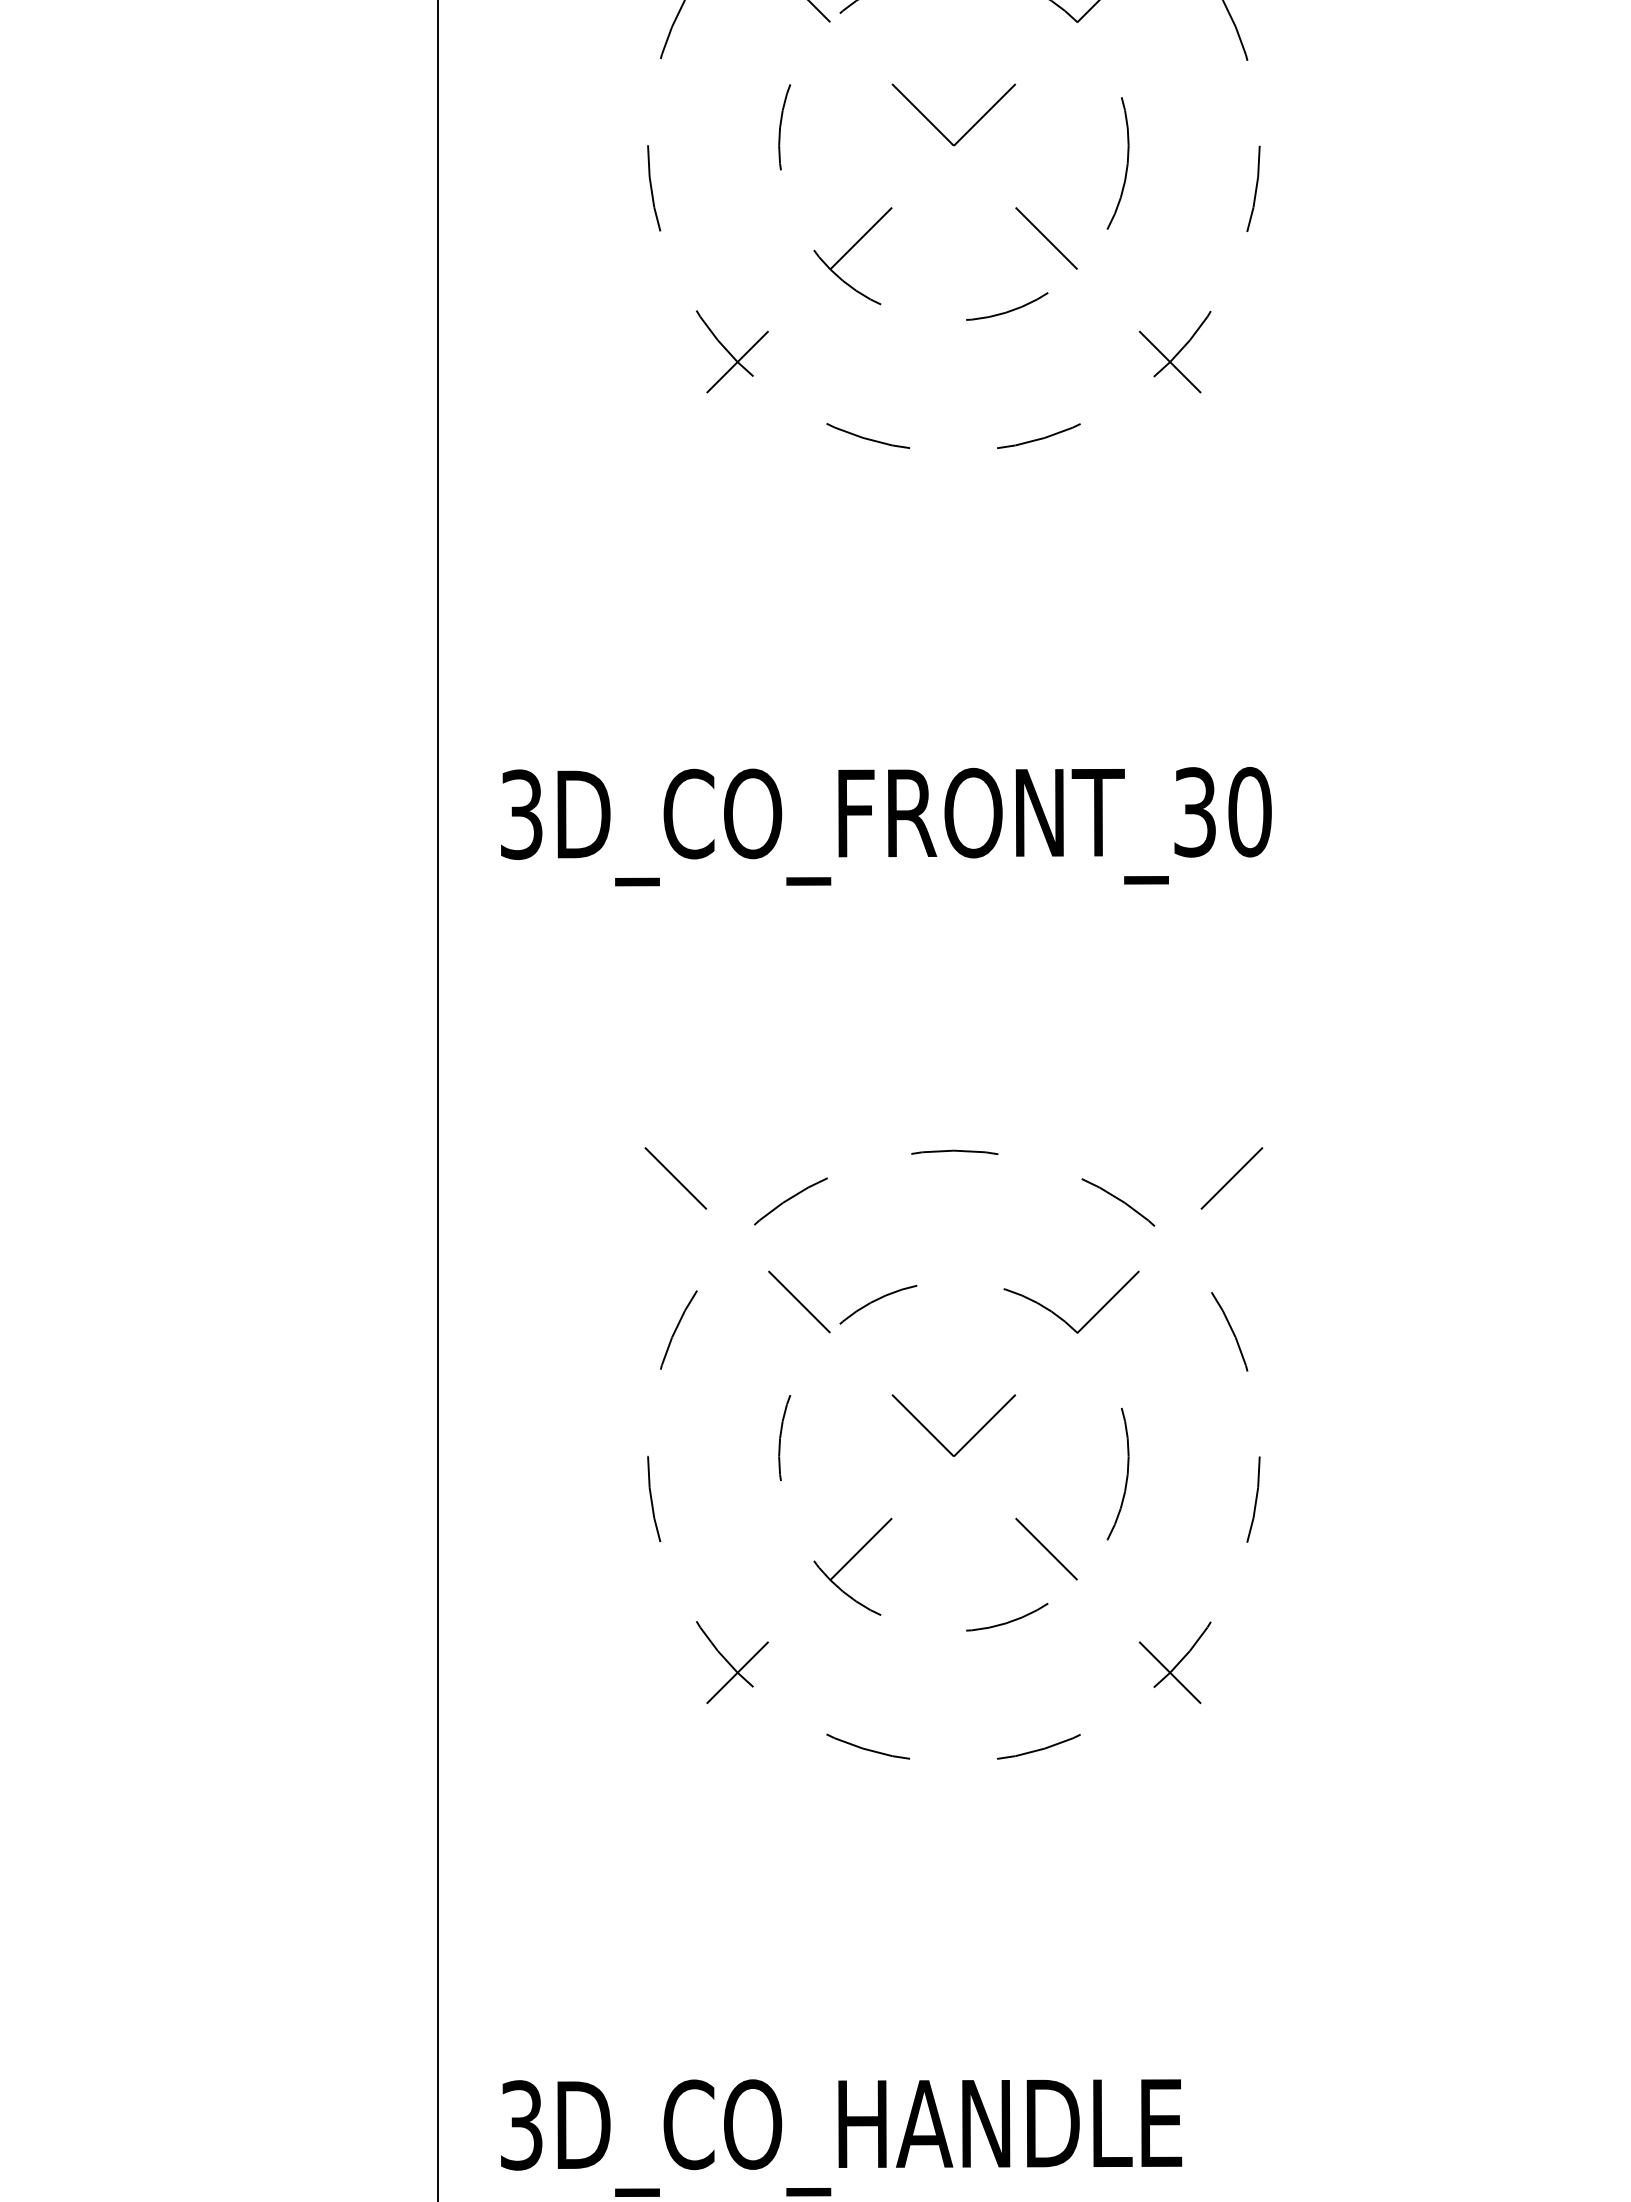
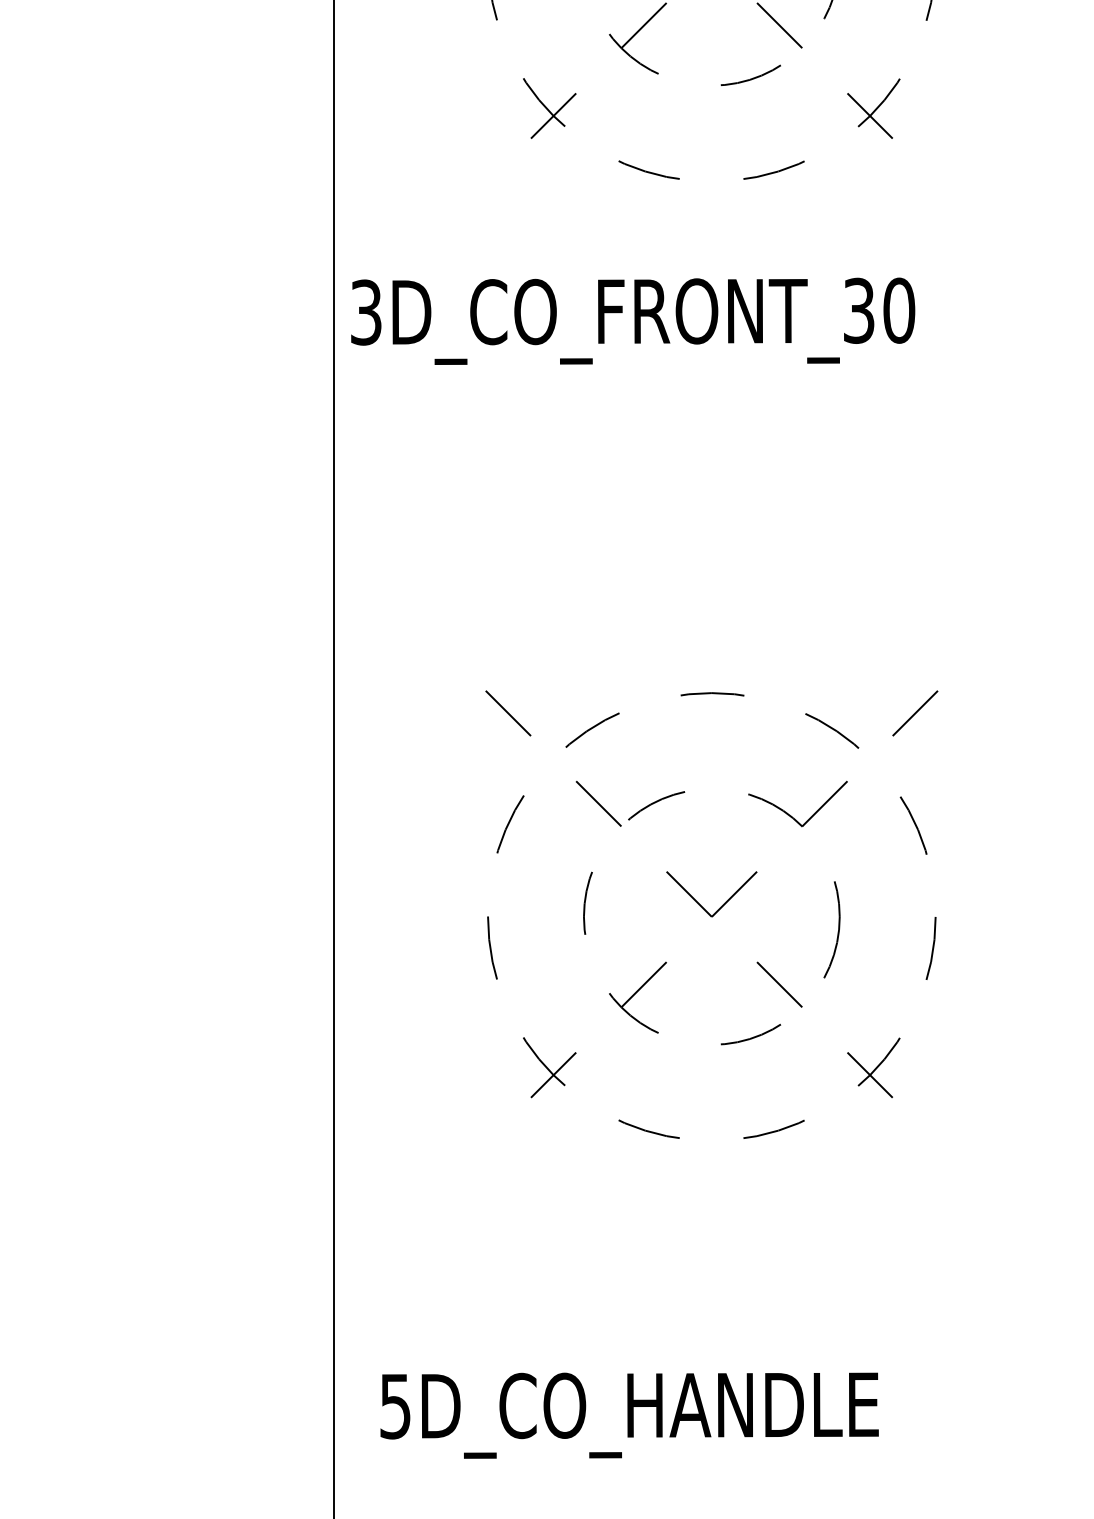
text: (886, 826) -> (633, 321), moved
text: (521, 2125) -> (395, 1406), 3D_CO_HANDLE -> 5D_CO_HANDLE

